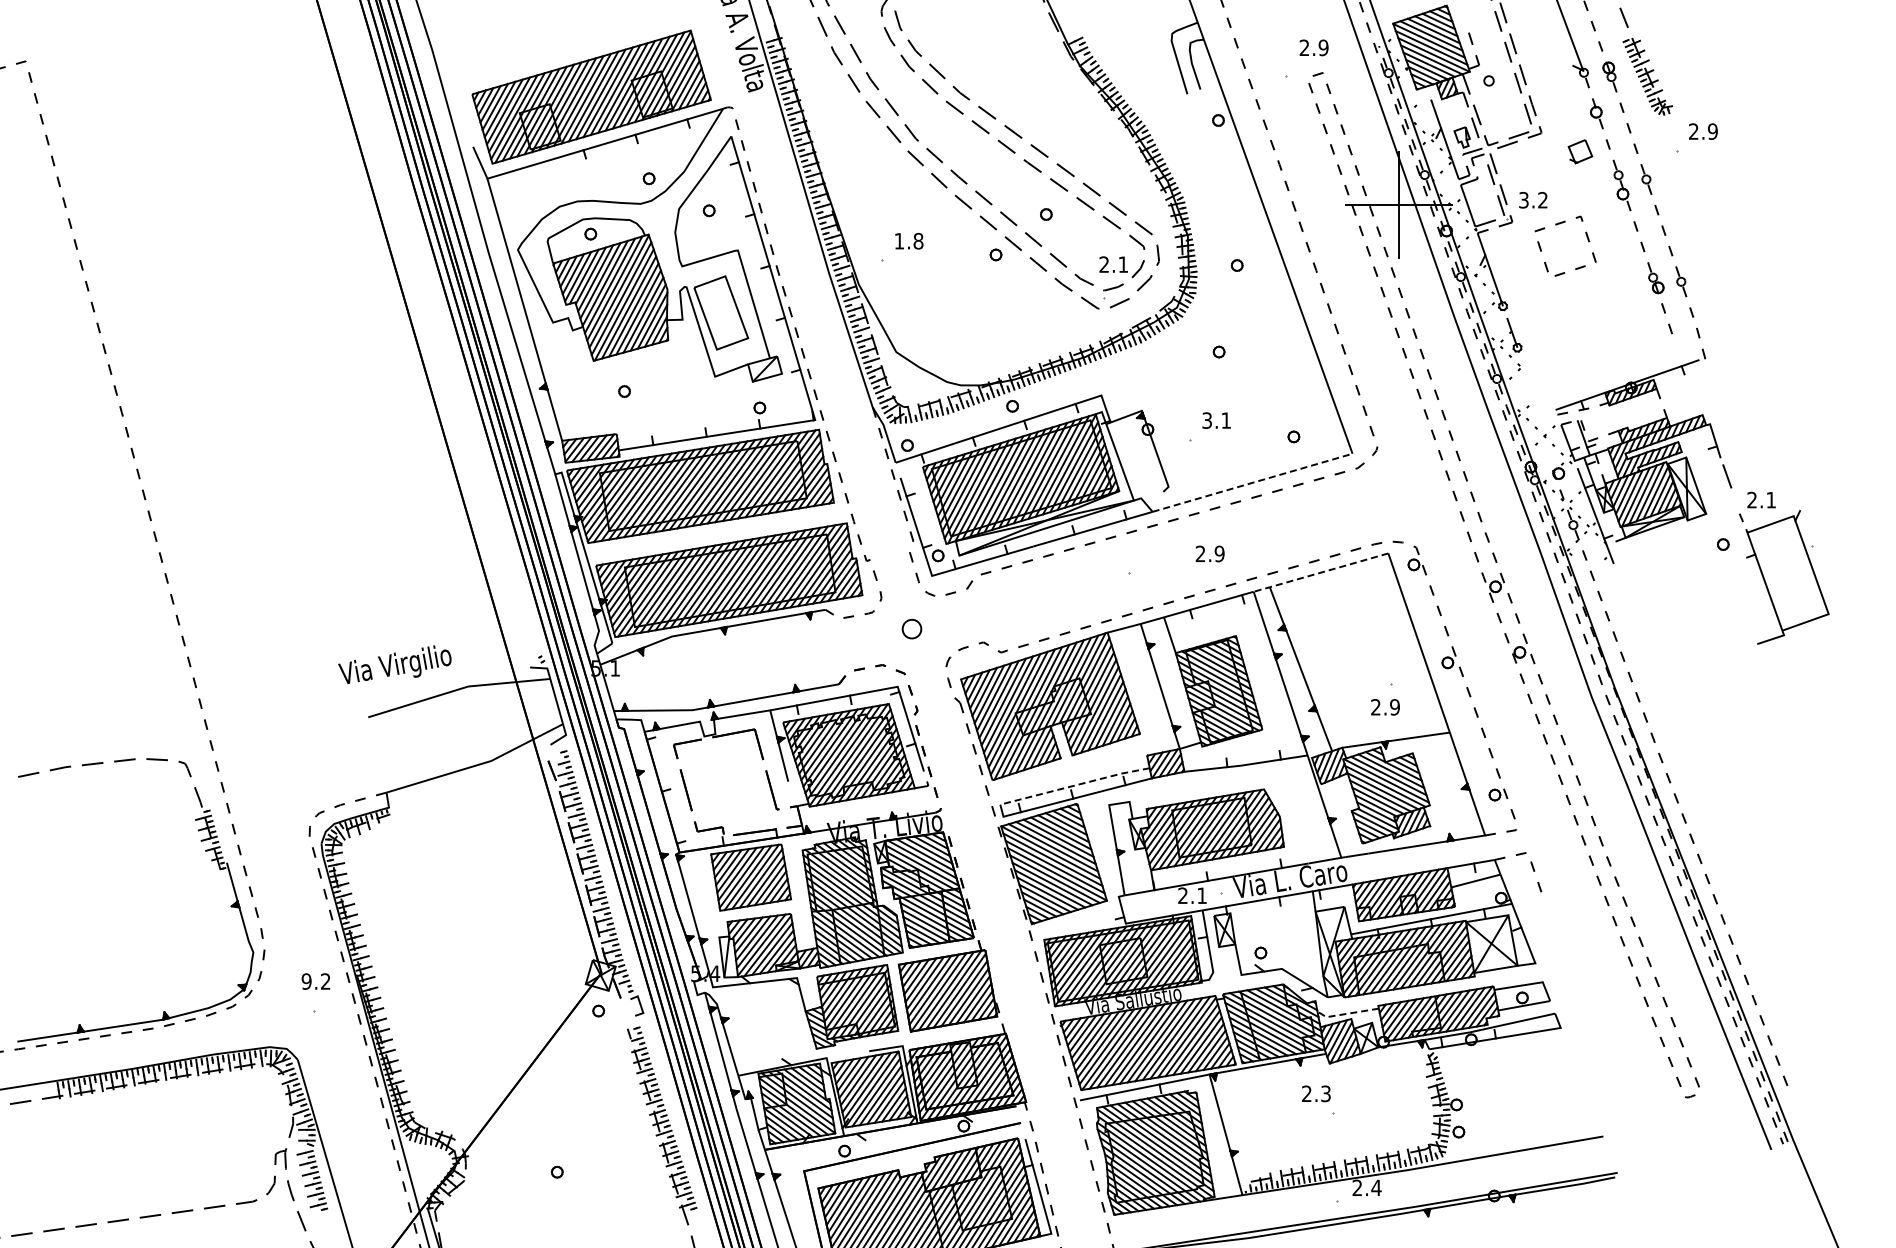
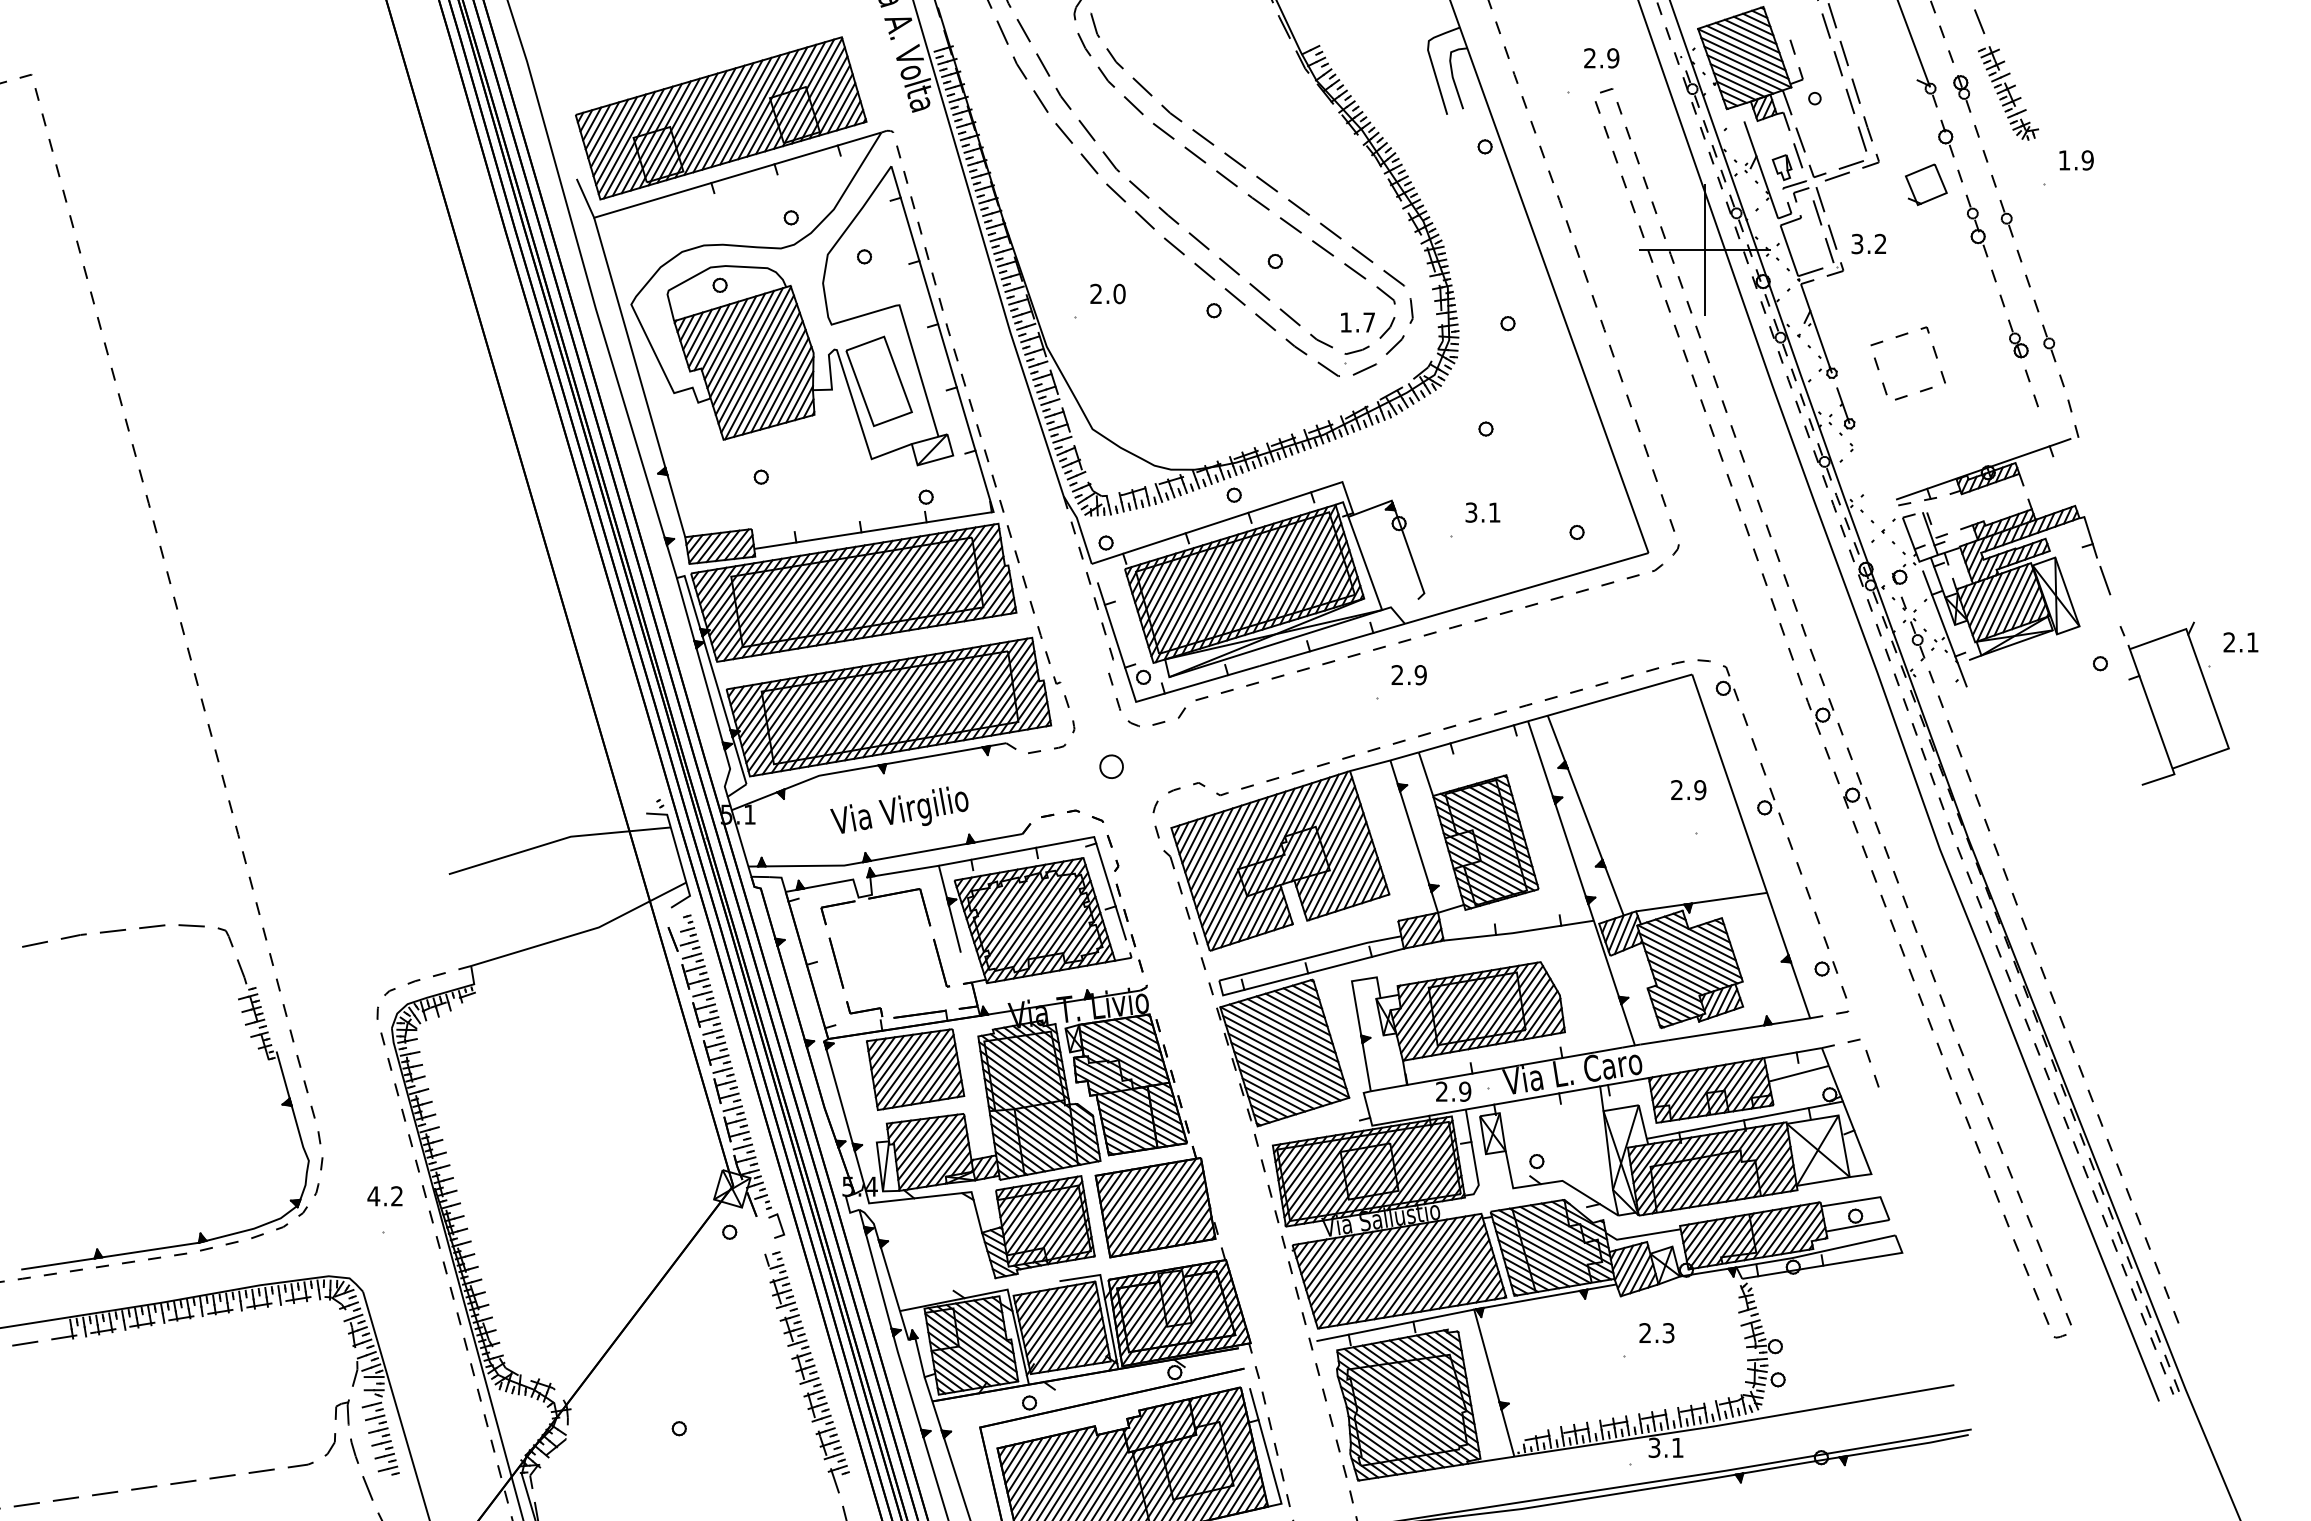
text: (1693, 131) -> (2064, 160), 2.9 -> 1.9
part: (1580, 151) -> (1926, 184), size x1.43
part: (1559, 224) -> (1900, 336), moved
text: (908, 240) -> (1107, 293), 1.8 -> 2.0
text: (1113, 264) -> (1357, 322), 2.1 -> 1.7
line: (1253, 482) -> (1527, 588), dashed -> solid
text: (1761, 499) -> (2240, 641), moved
text: (1209, 553) -> (1408, 674), moved
line: (1320, 572) -> (1609, 697), dashed -> solid
text: (394, 664) -> (898, 809), moved
text: (1385, 707) -> (1688, 790), moved
line: (1075, 785) -> (1310, 957), dashed -> solid
text: (1202, 895) -> (1465, 1091), 2.1 -> 2.9
text: (306, 981) -> (373, 1196), 9.2 -> 4.2
line: (1346, 1013) -> (1641, 1235), dashed -> solid
text: (1316, 1093) -> (1657, 1332), moved
text: (1366, 1187) -> (1665, 1447), 2.4 -> 3.1

